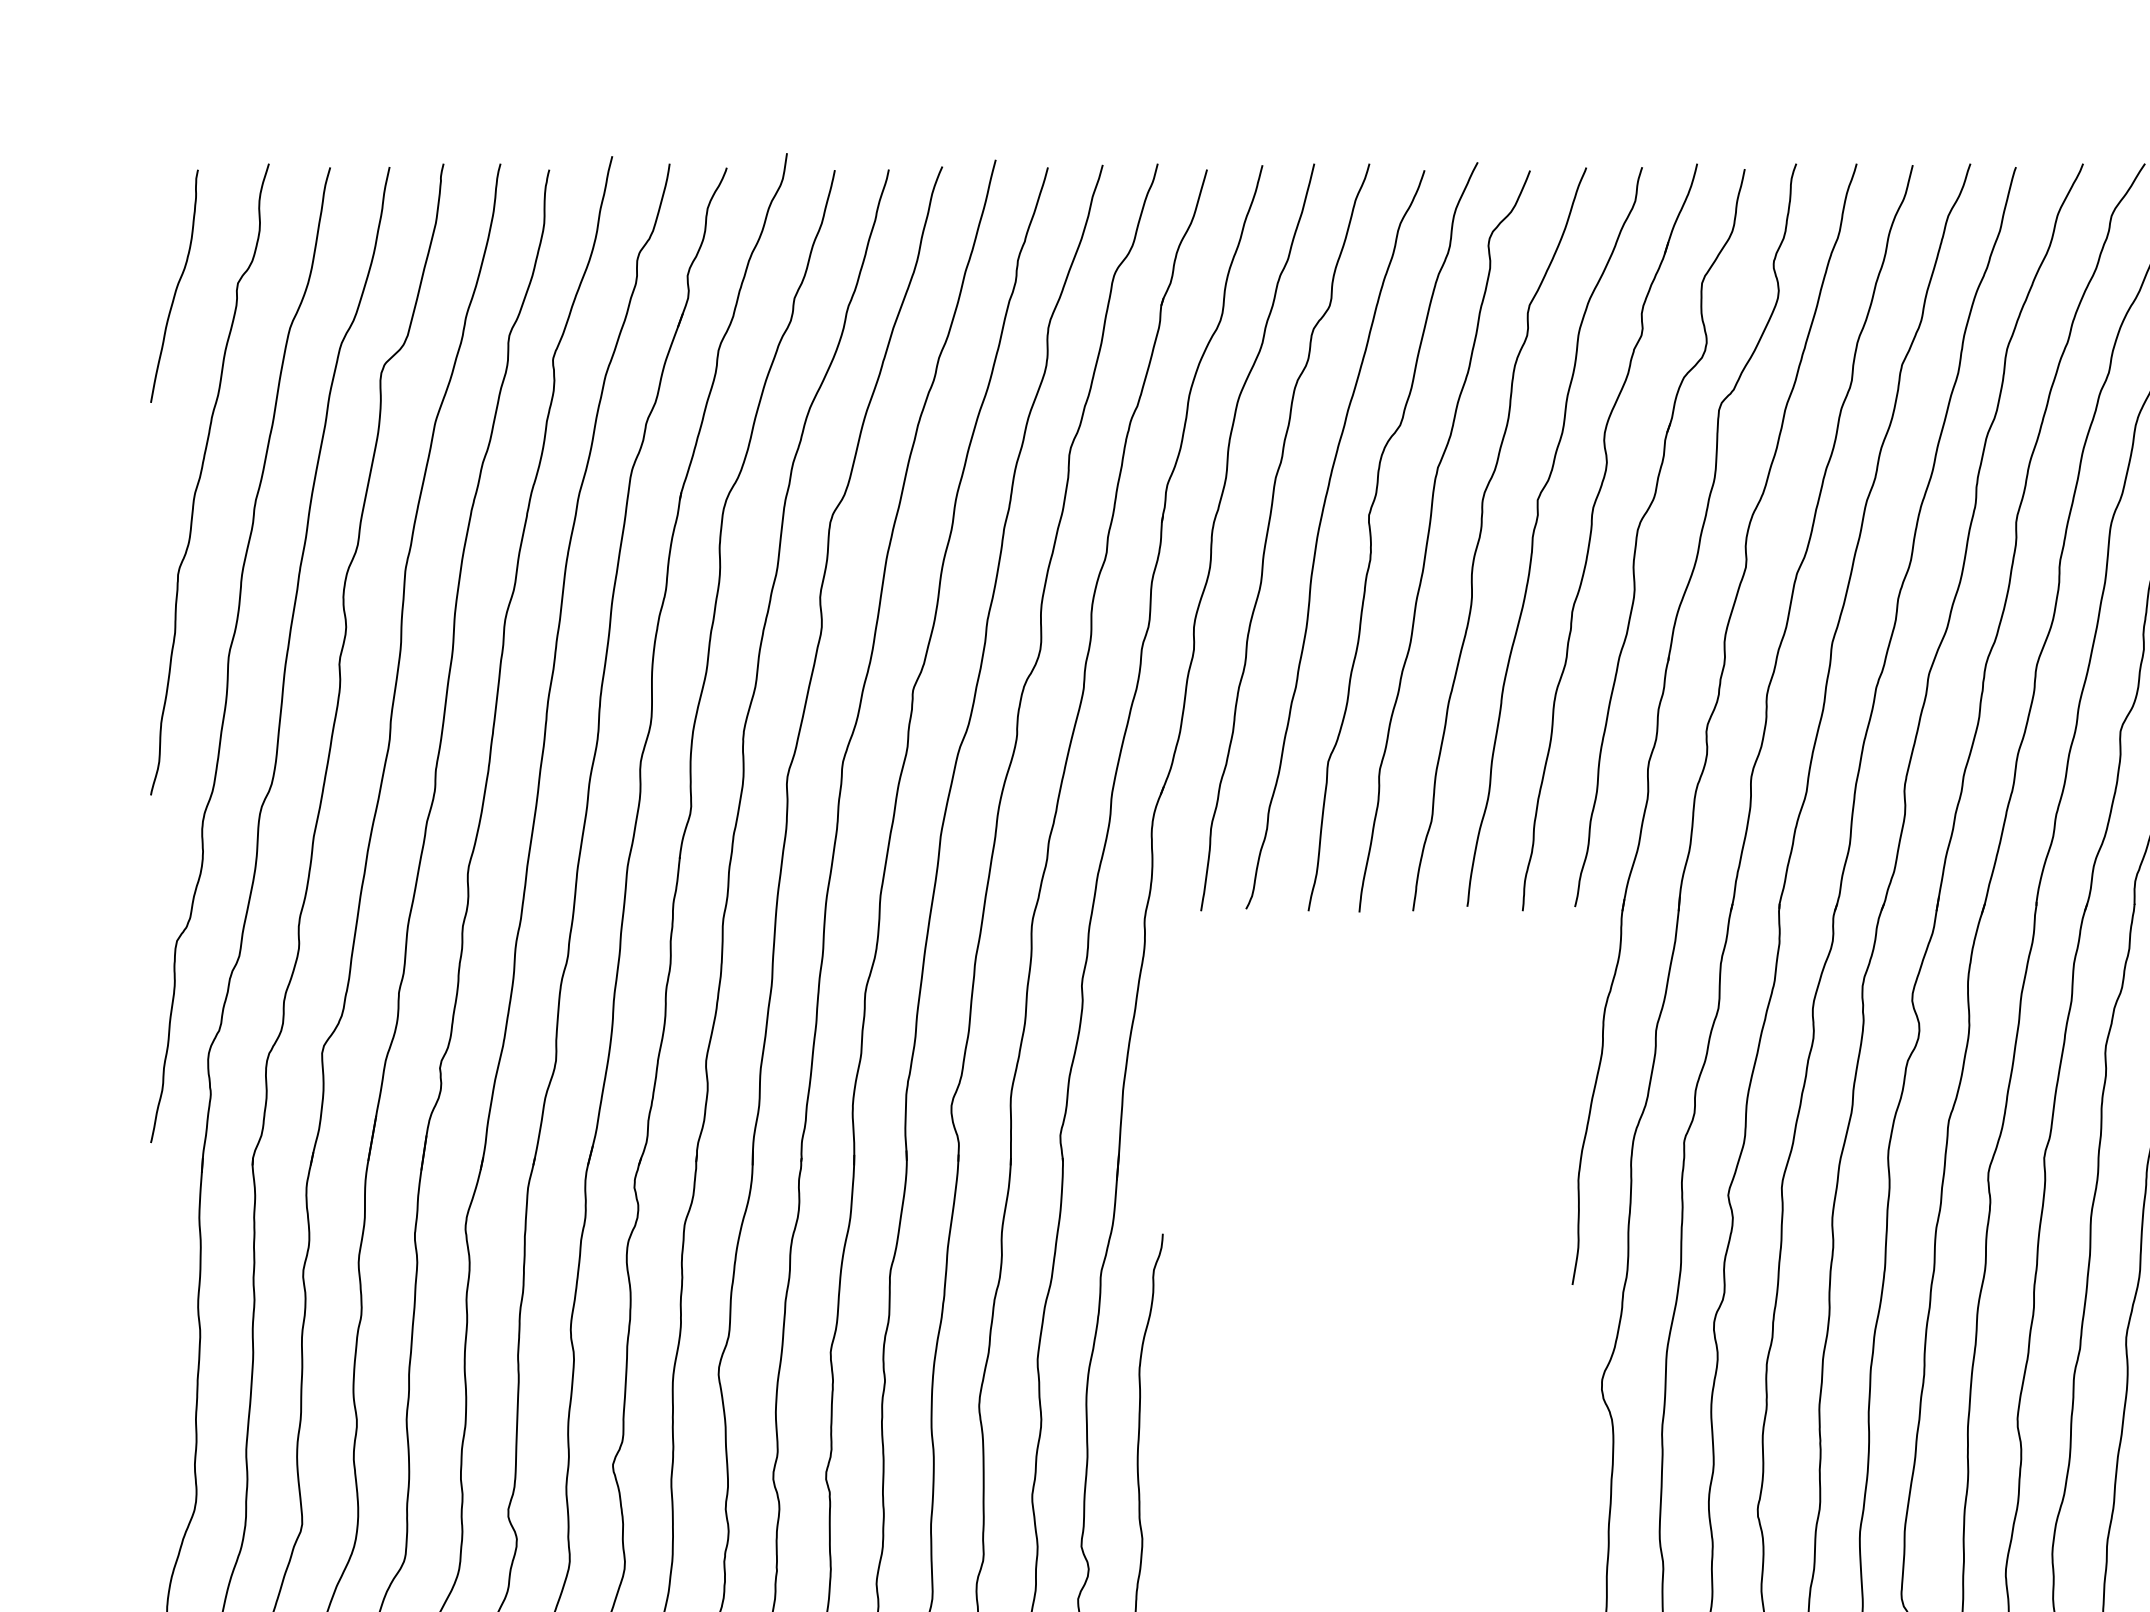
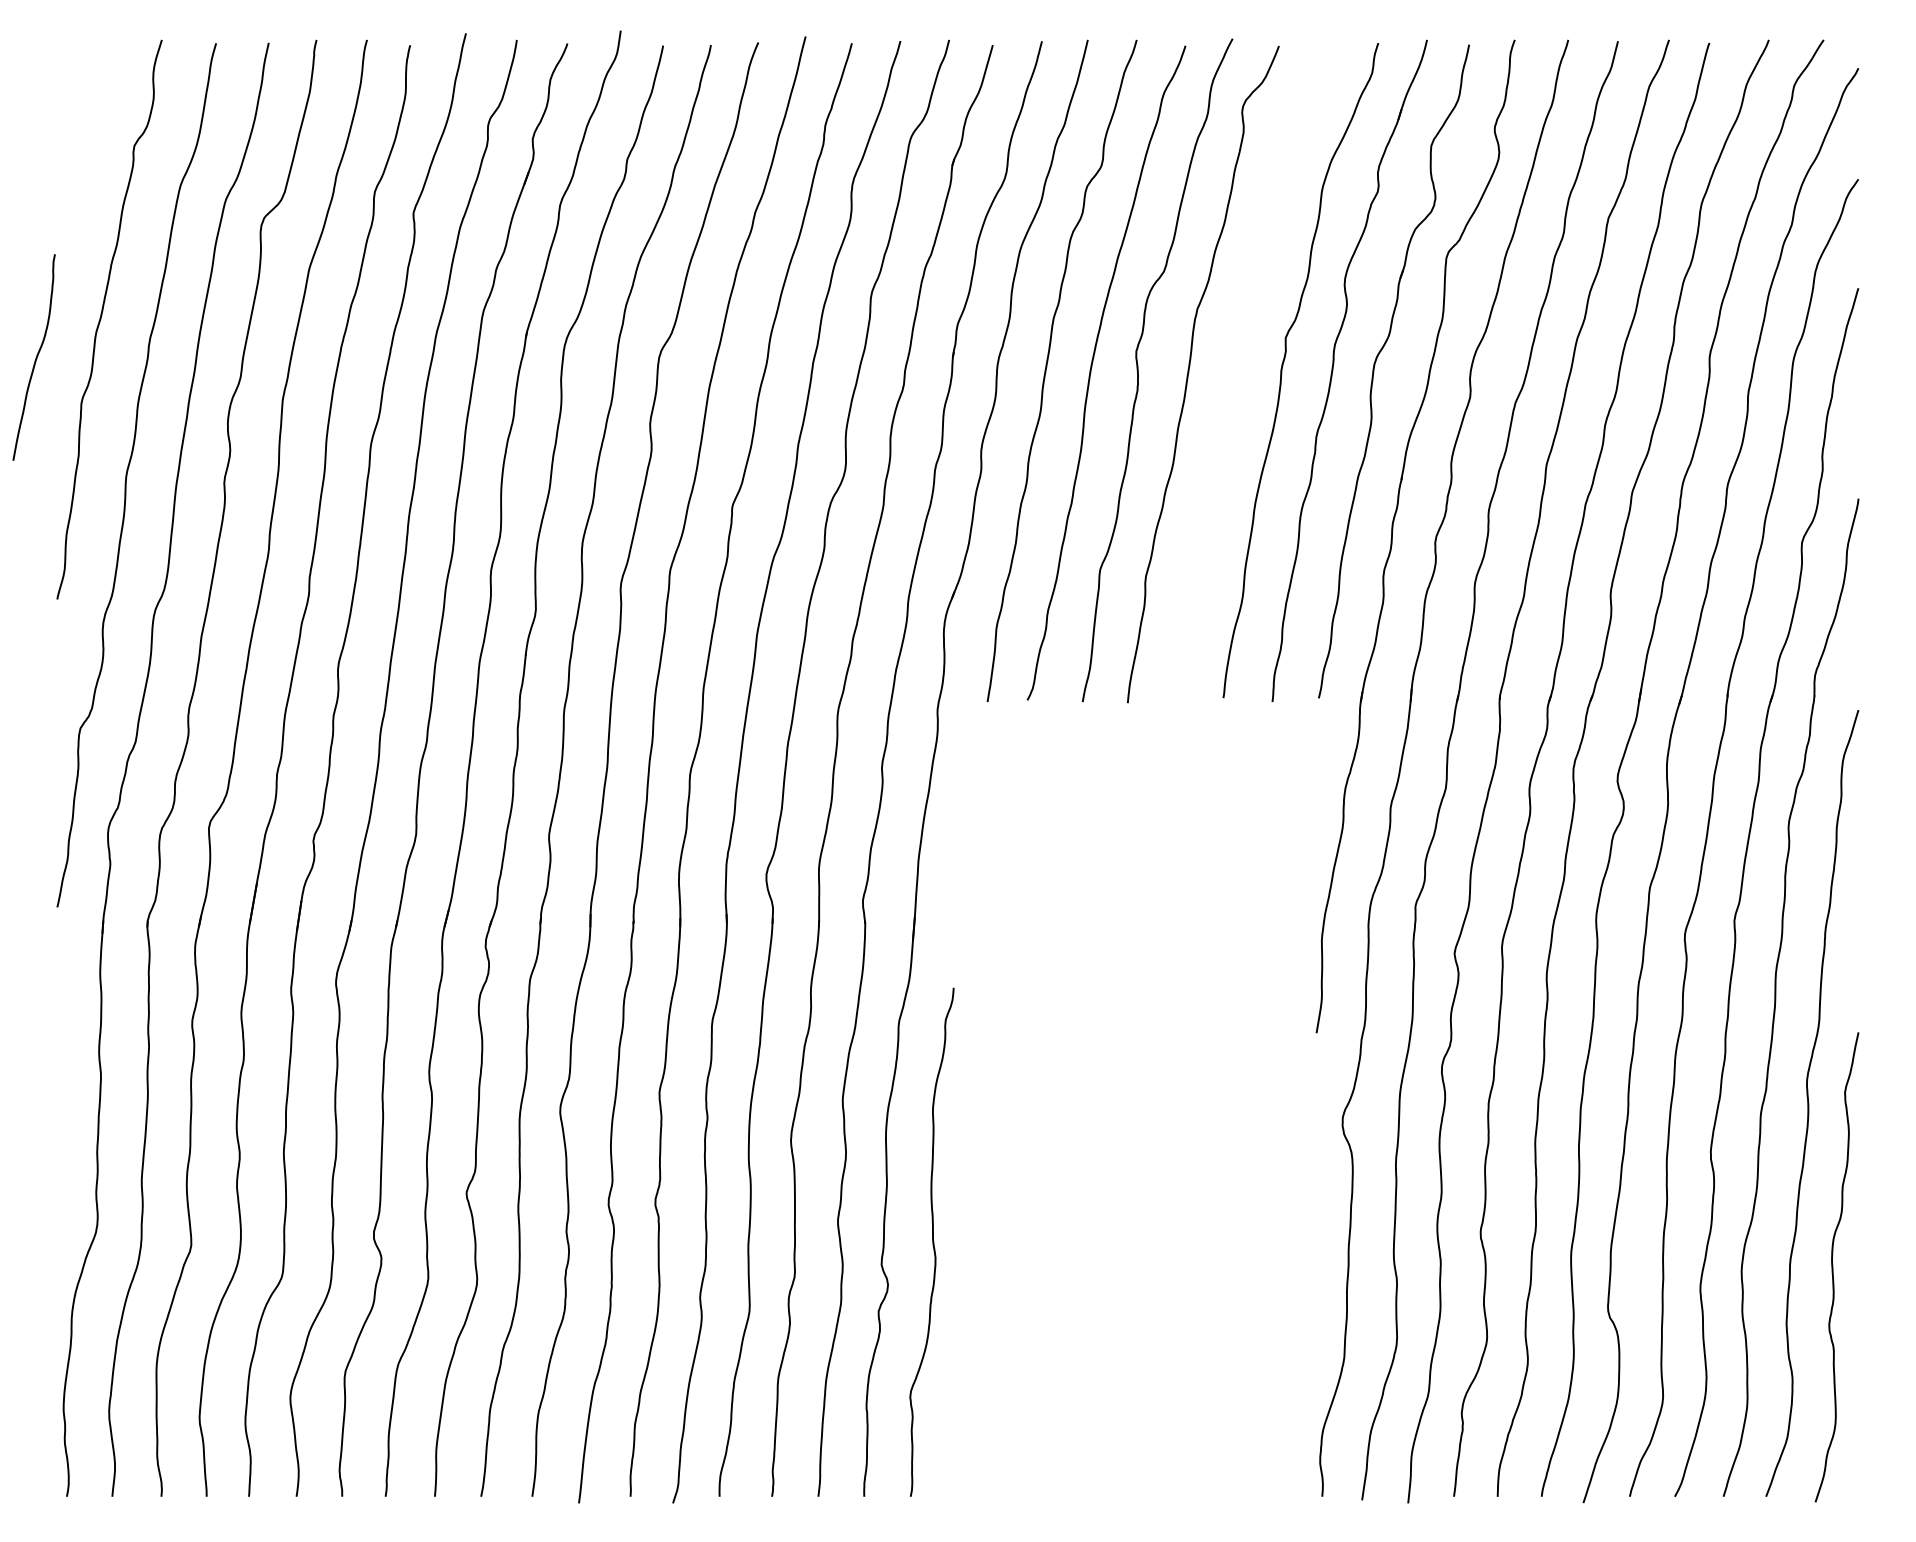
curve: (175, 286) -> (35, 357), moved
curve: (1480, 538) -> (1235, 371), removed

